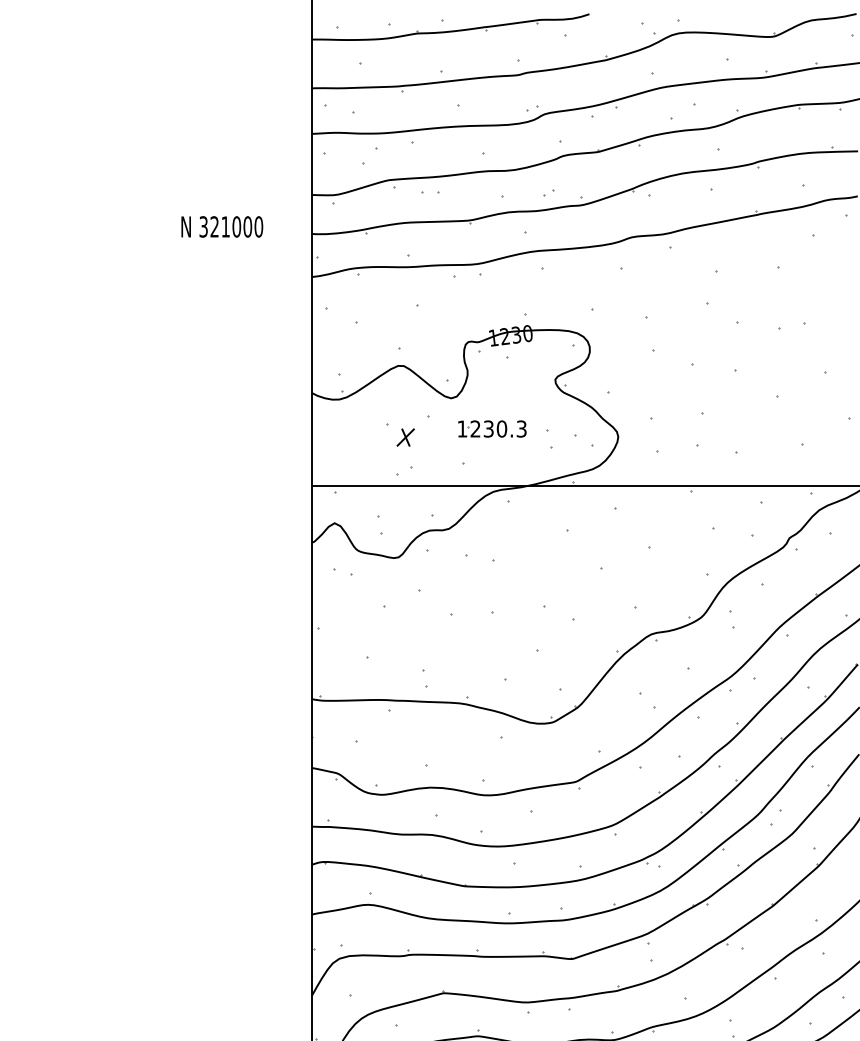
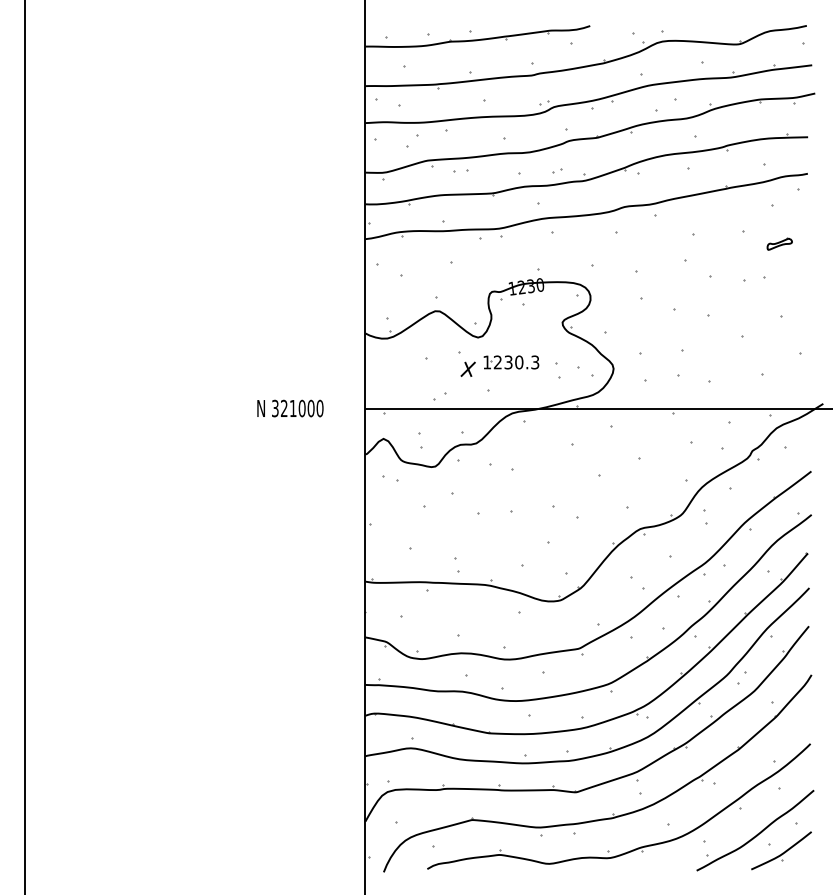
text: (222, 226) -> (290, 408), moved
part: (822, 282) -> (779, 243), added
part: (404, 436) -> (467, 368), moved

